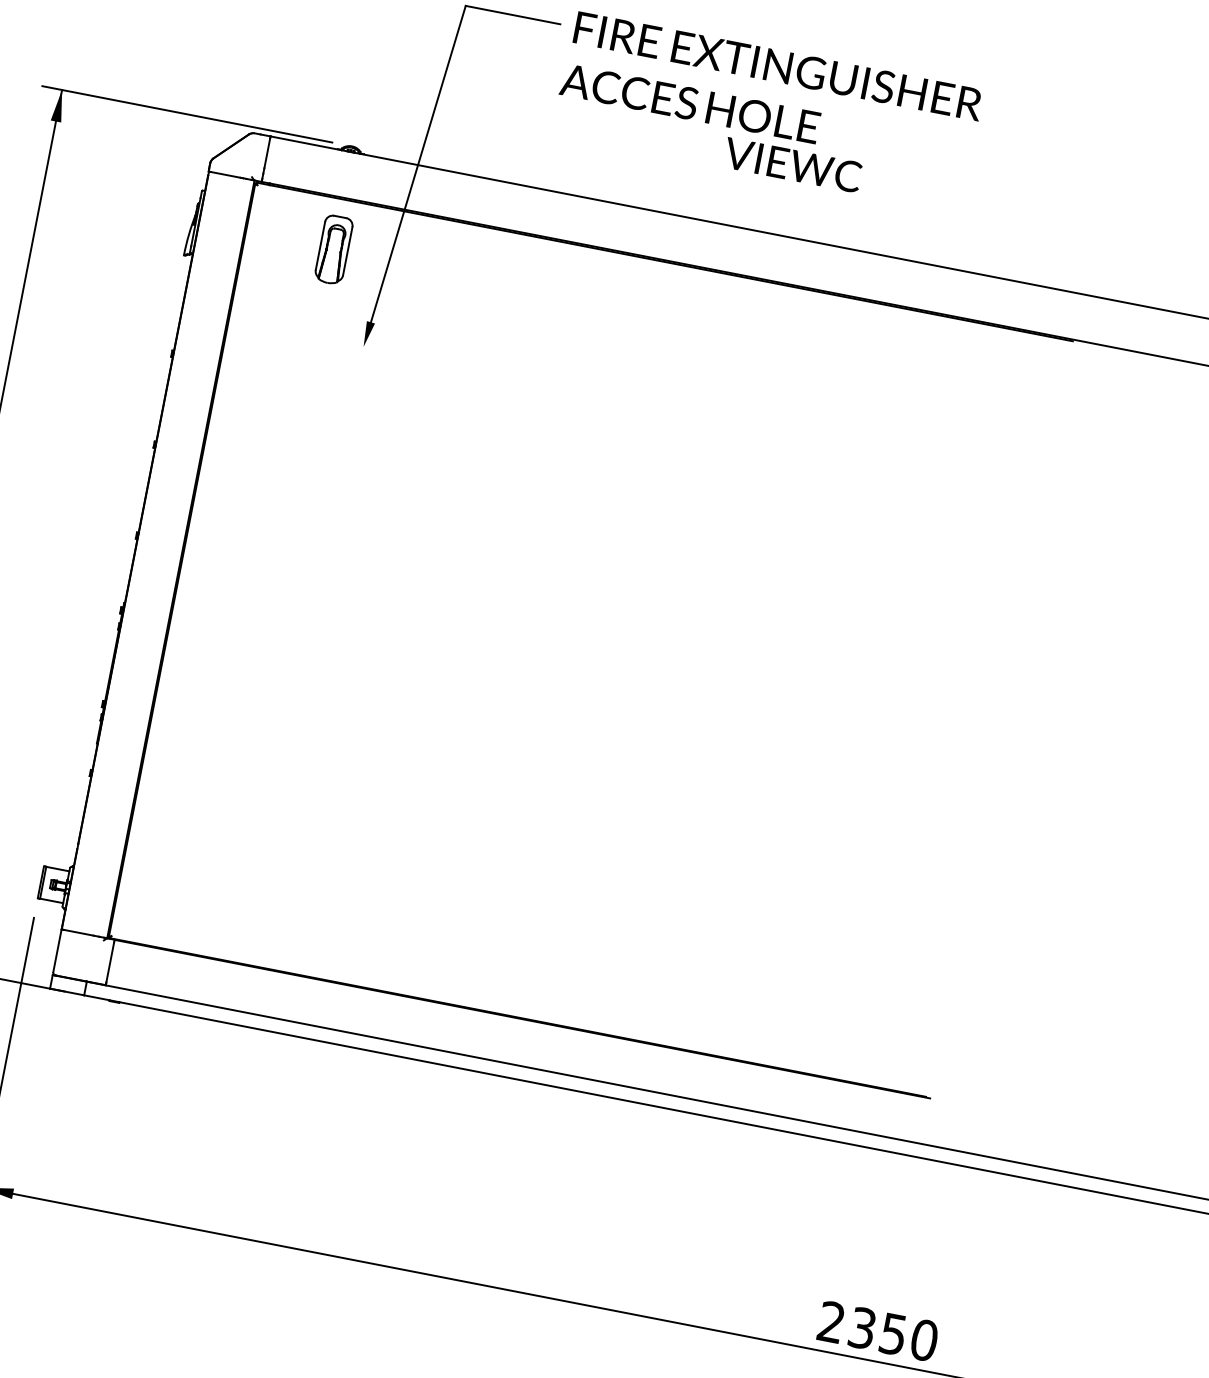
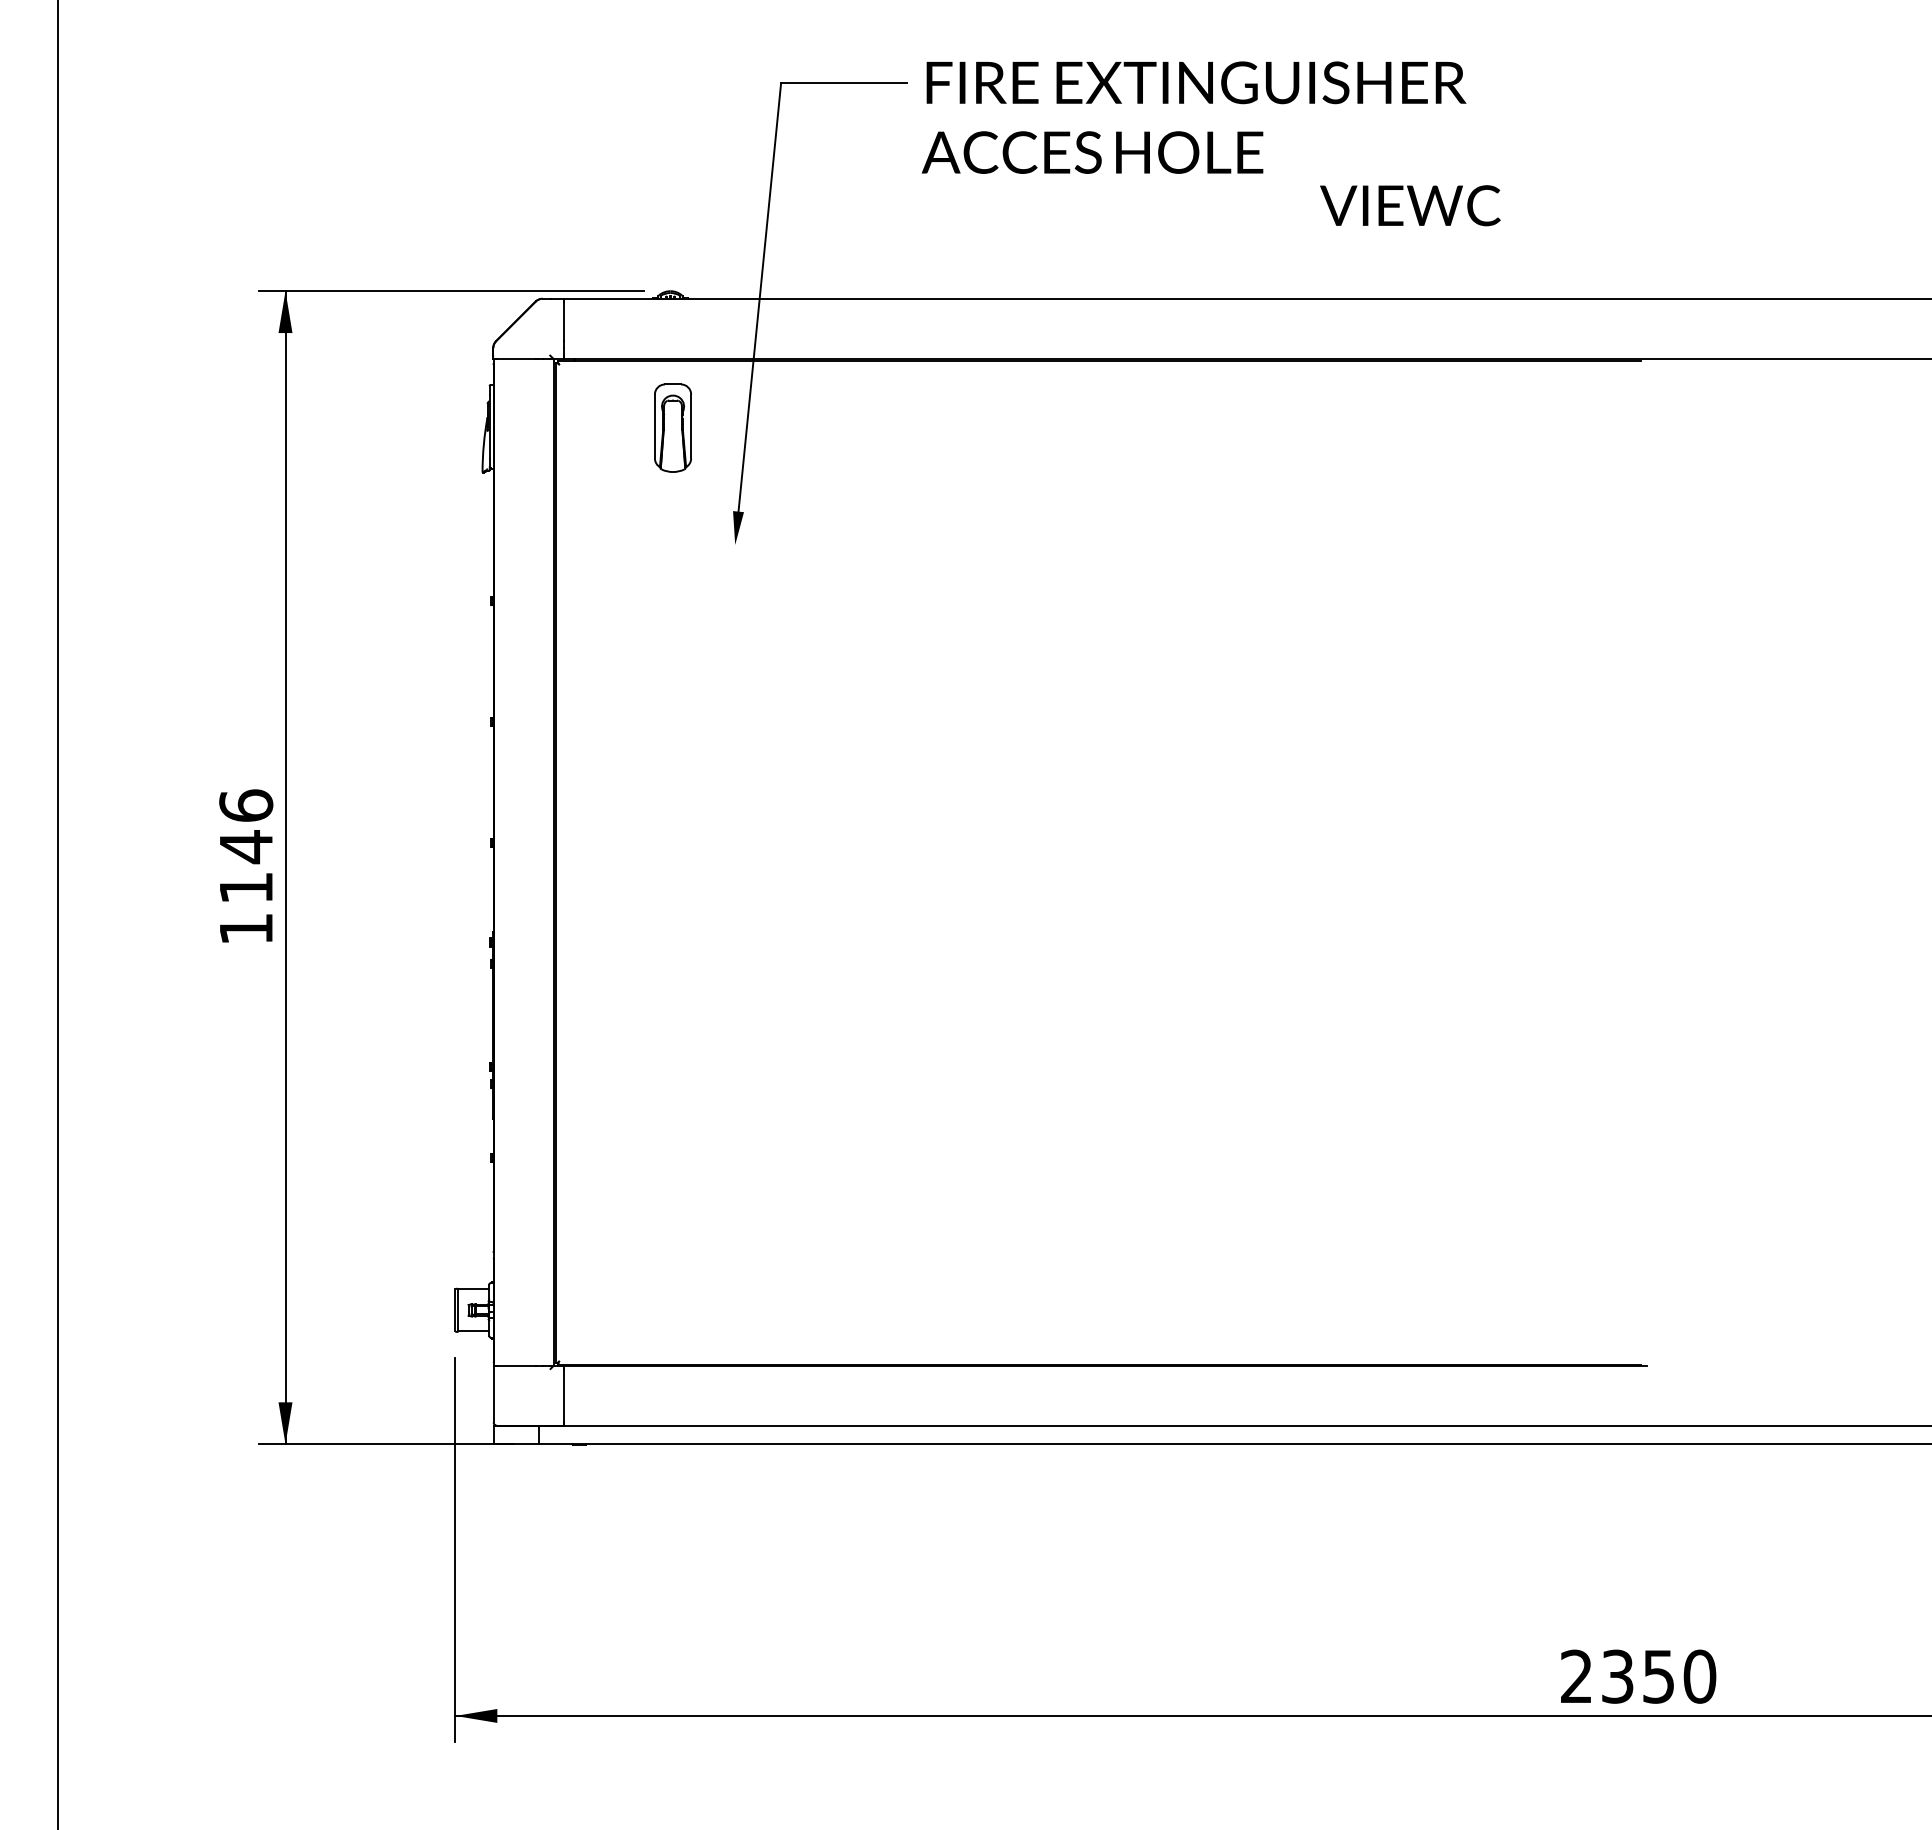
text: (793, 165) -> (1410, 205), moved

